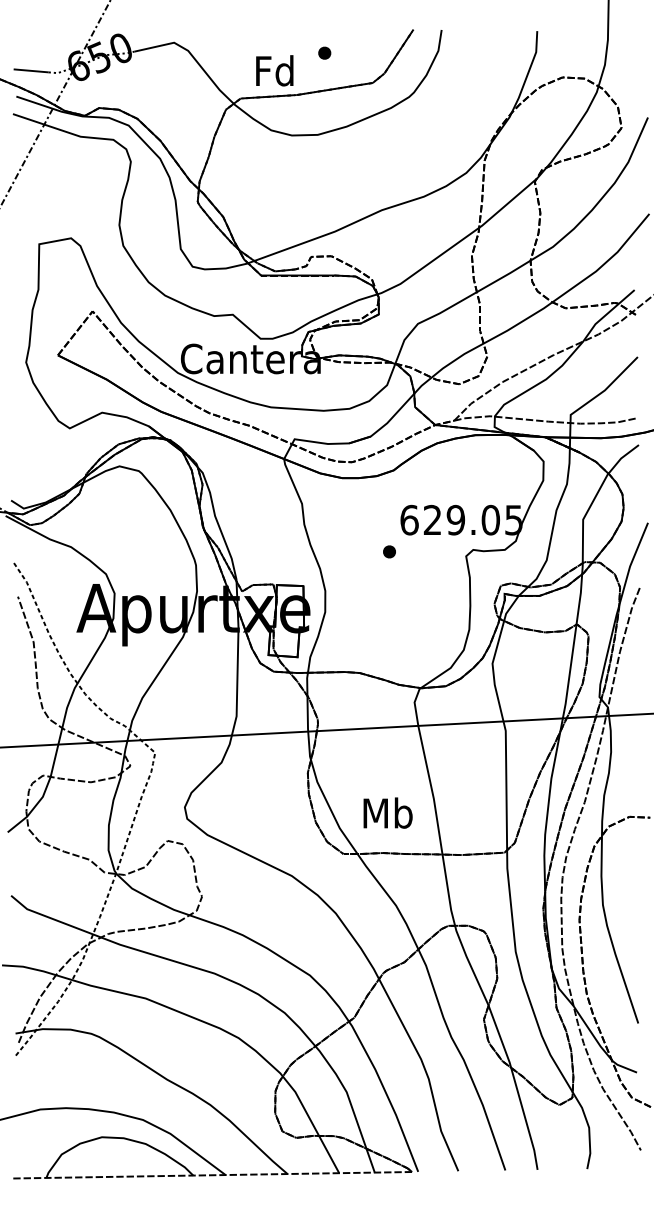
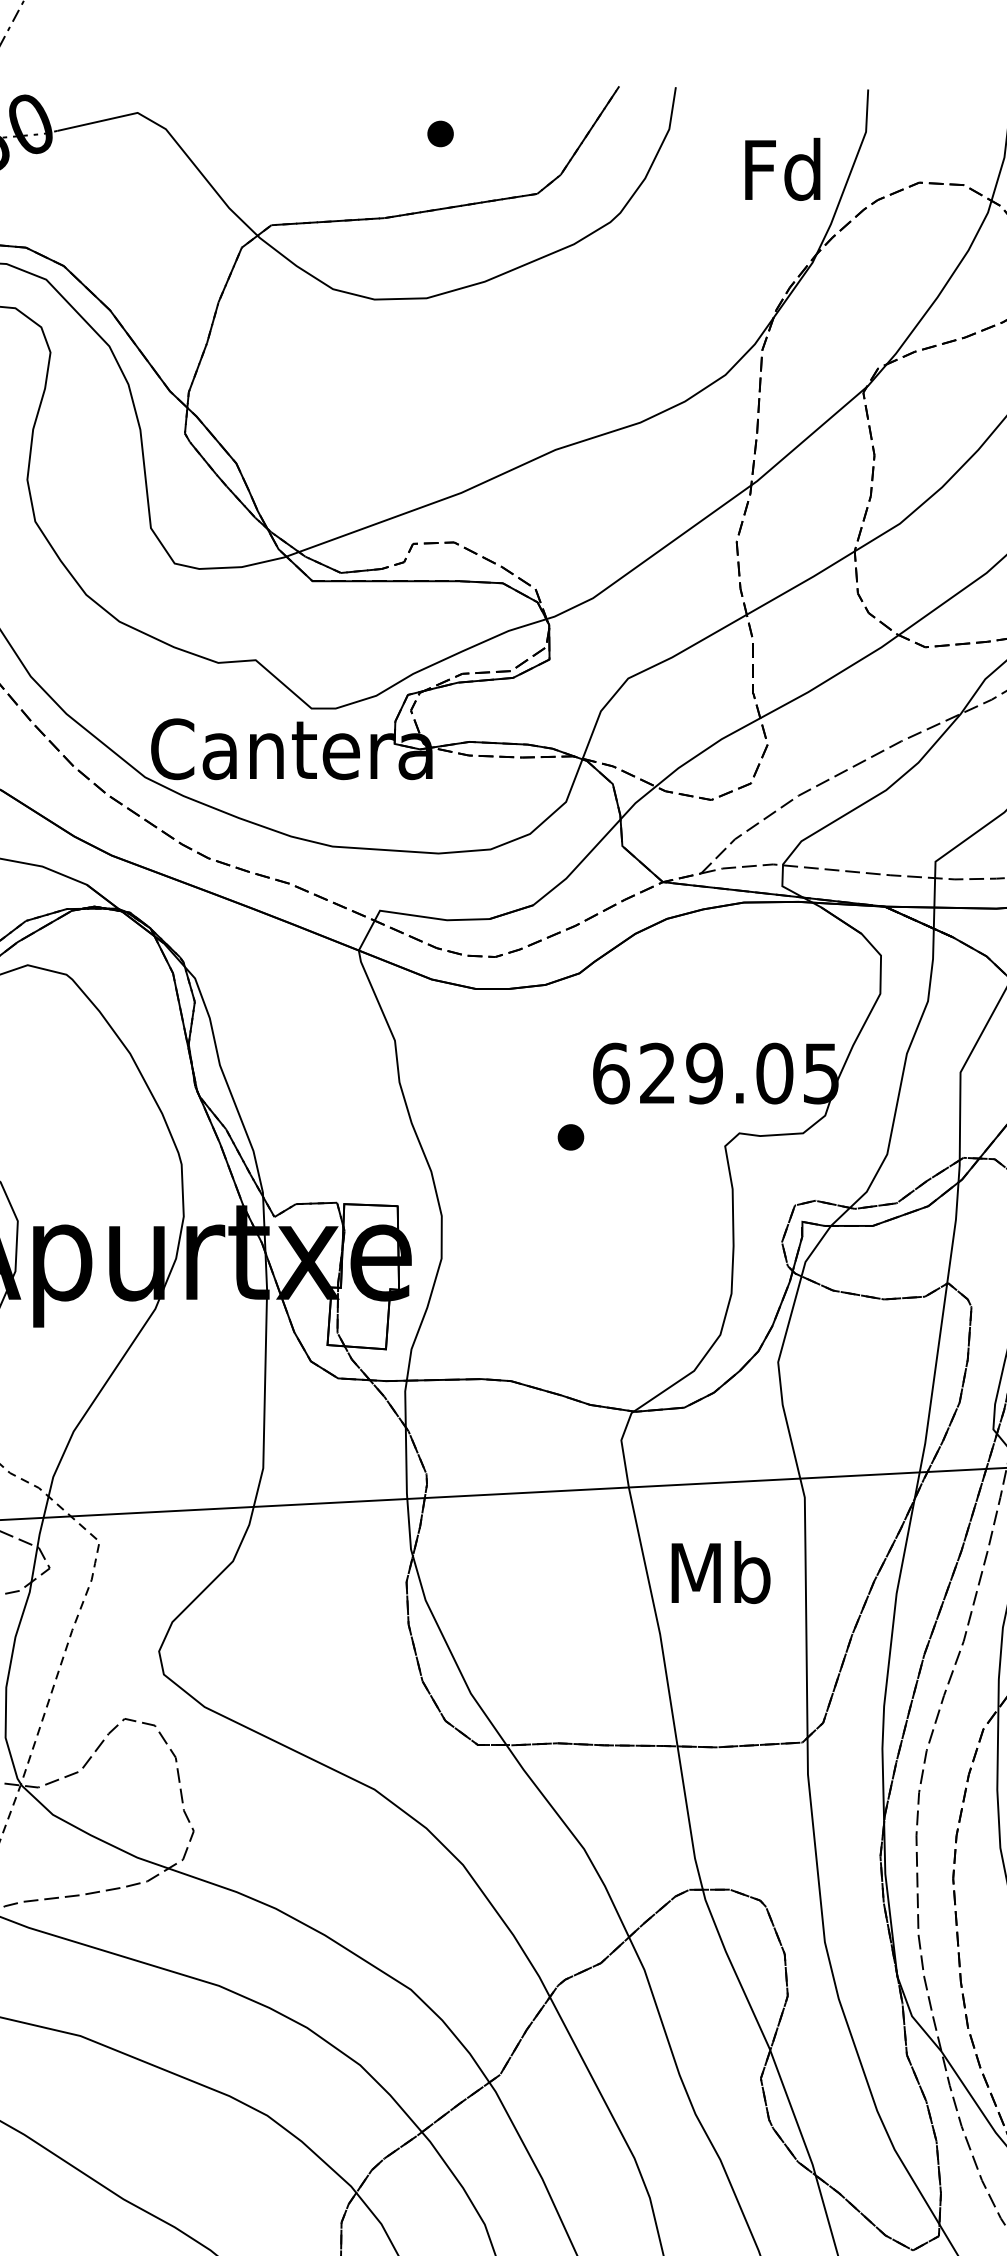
text: (274, 70) -> (782, 168), moved
text: (387, 812) -> (719, 1571), moved

